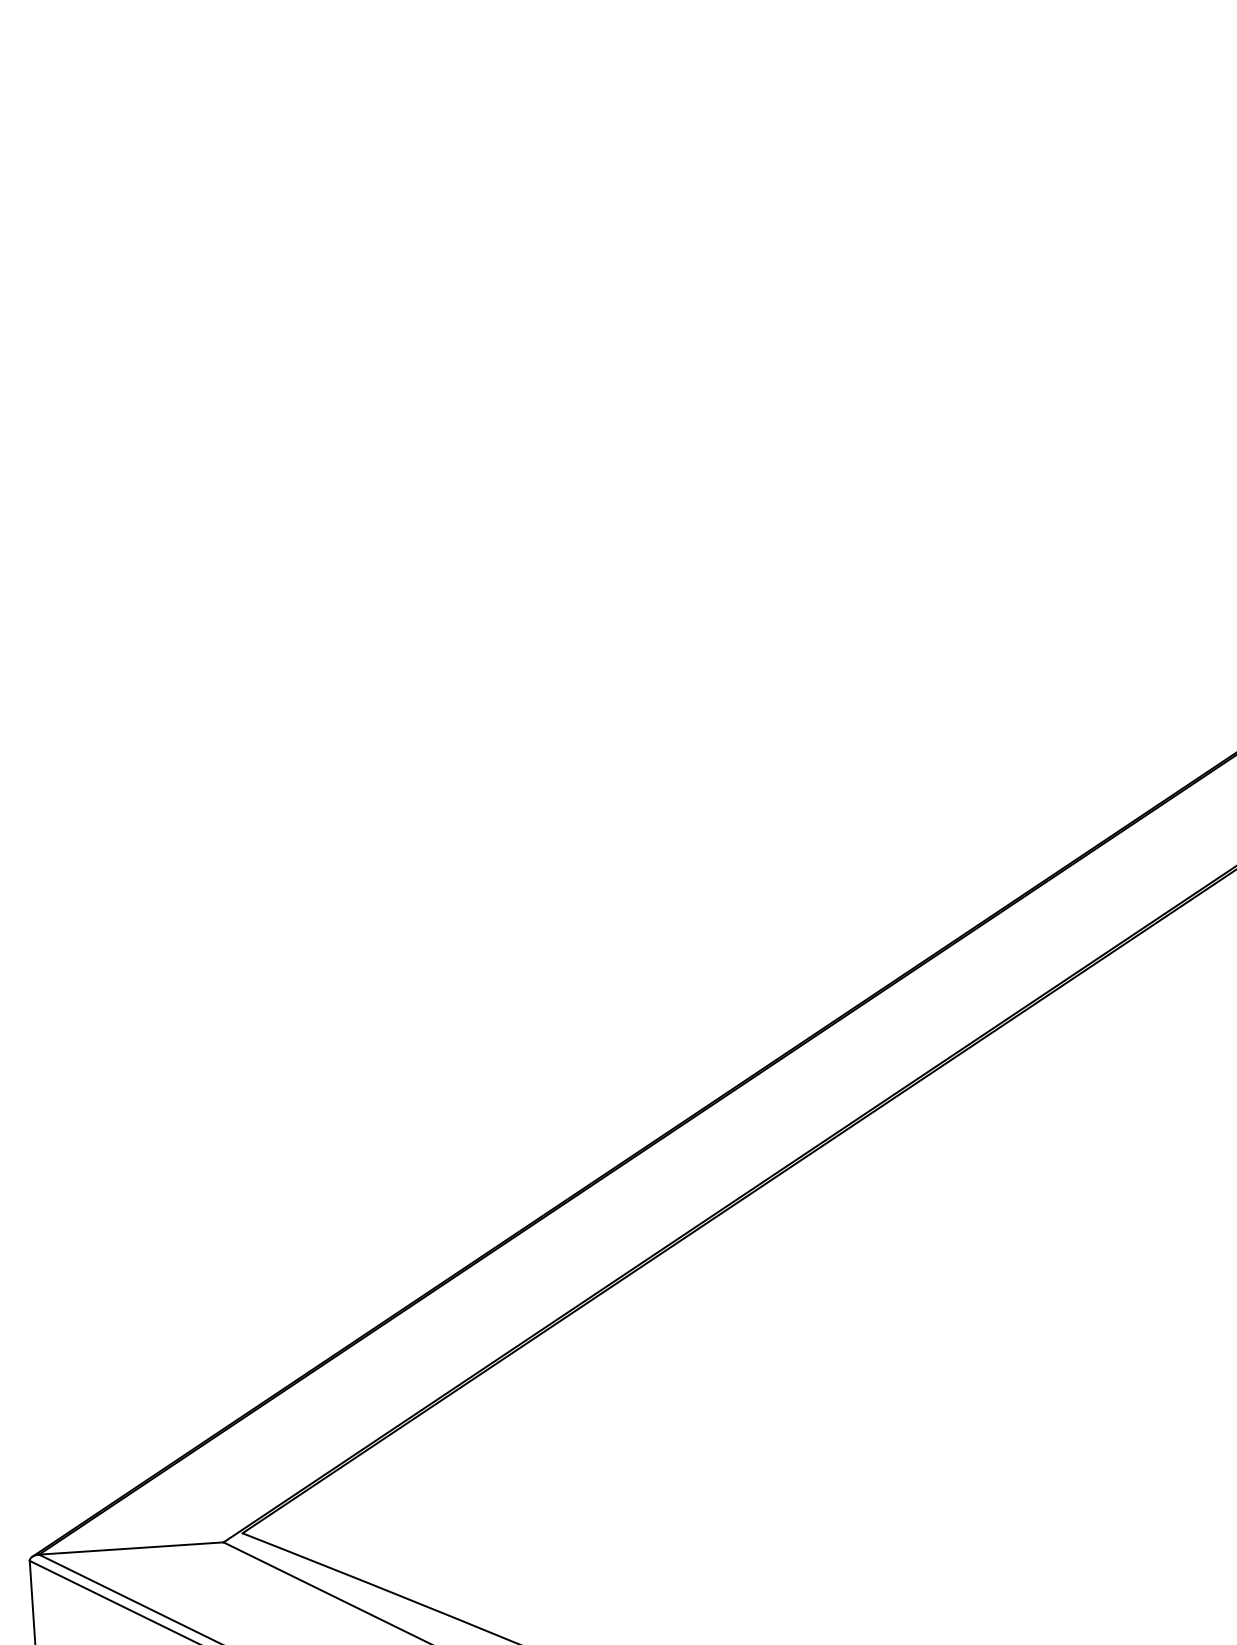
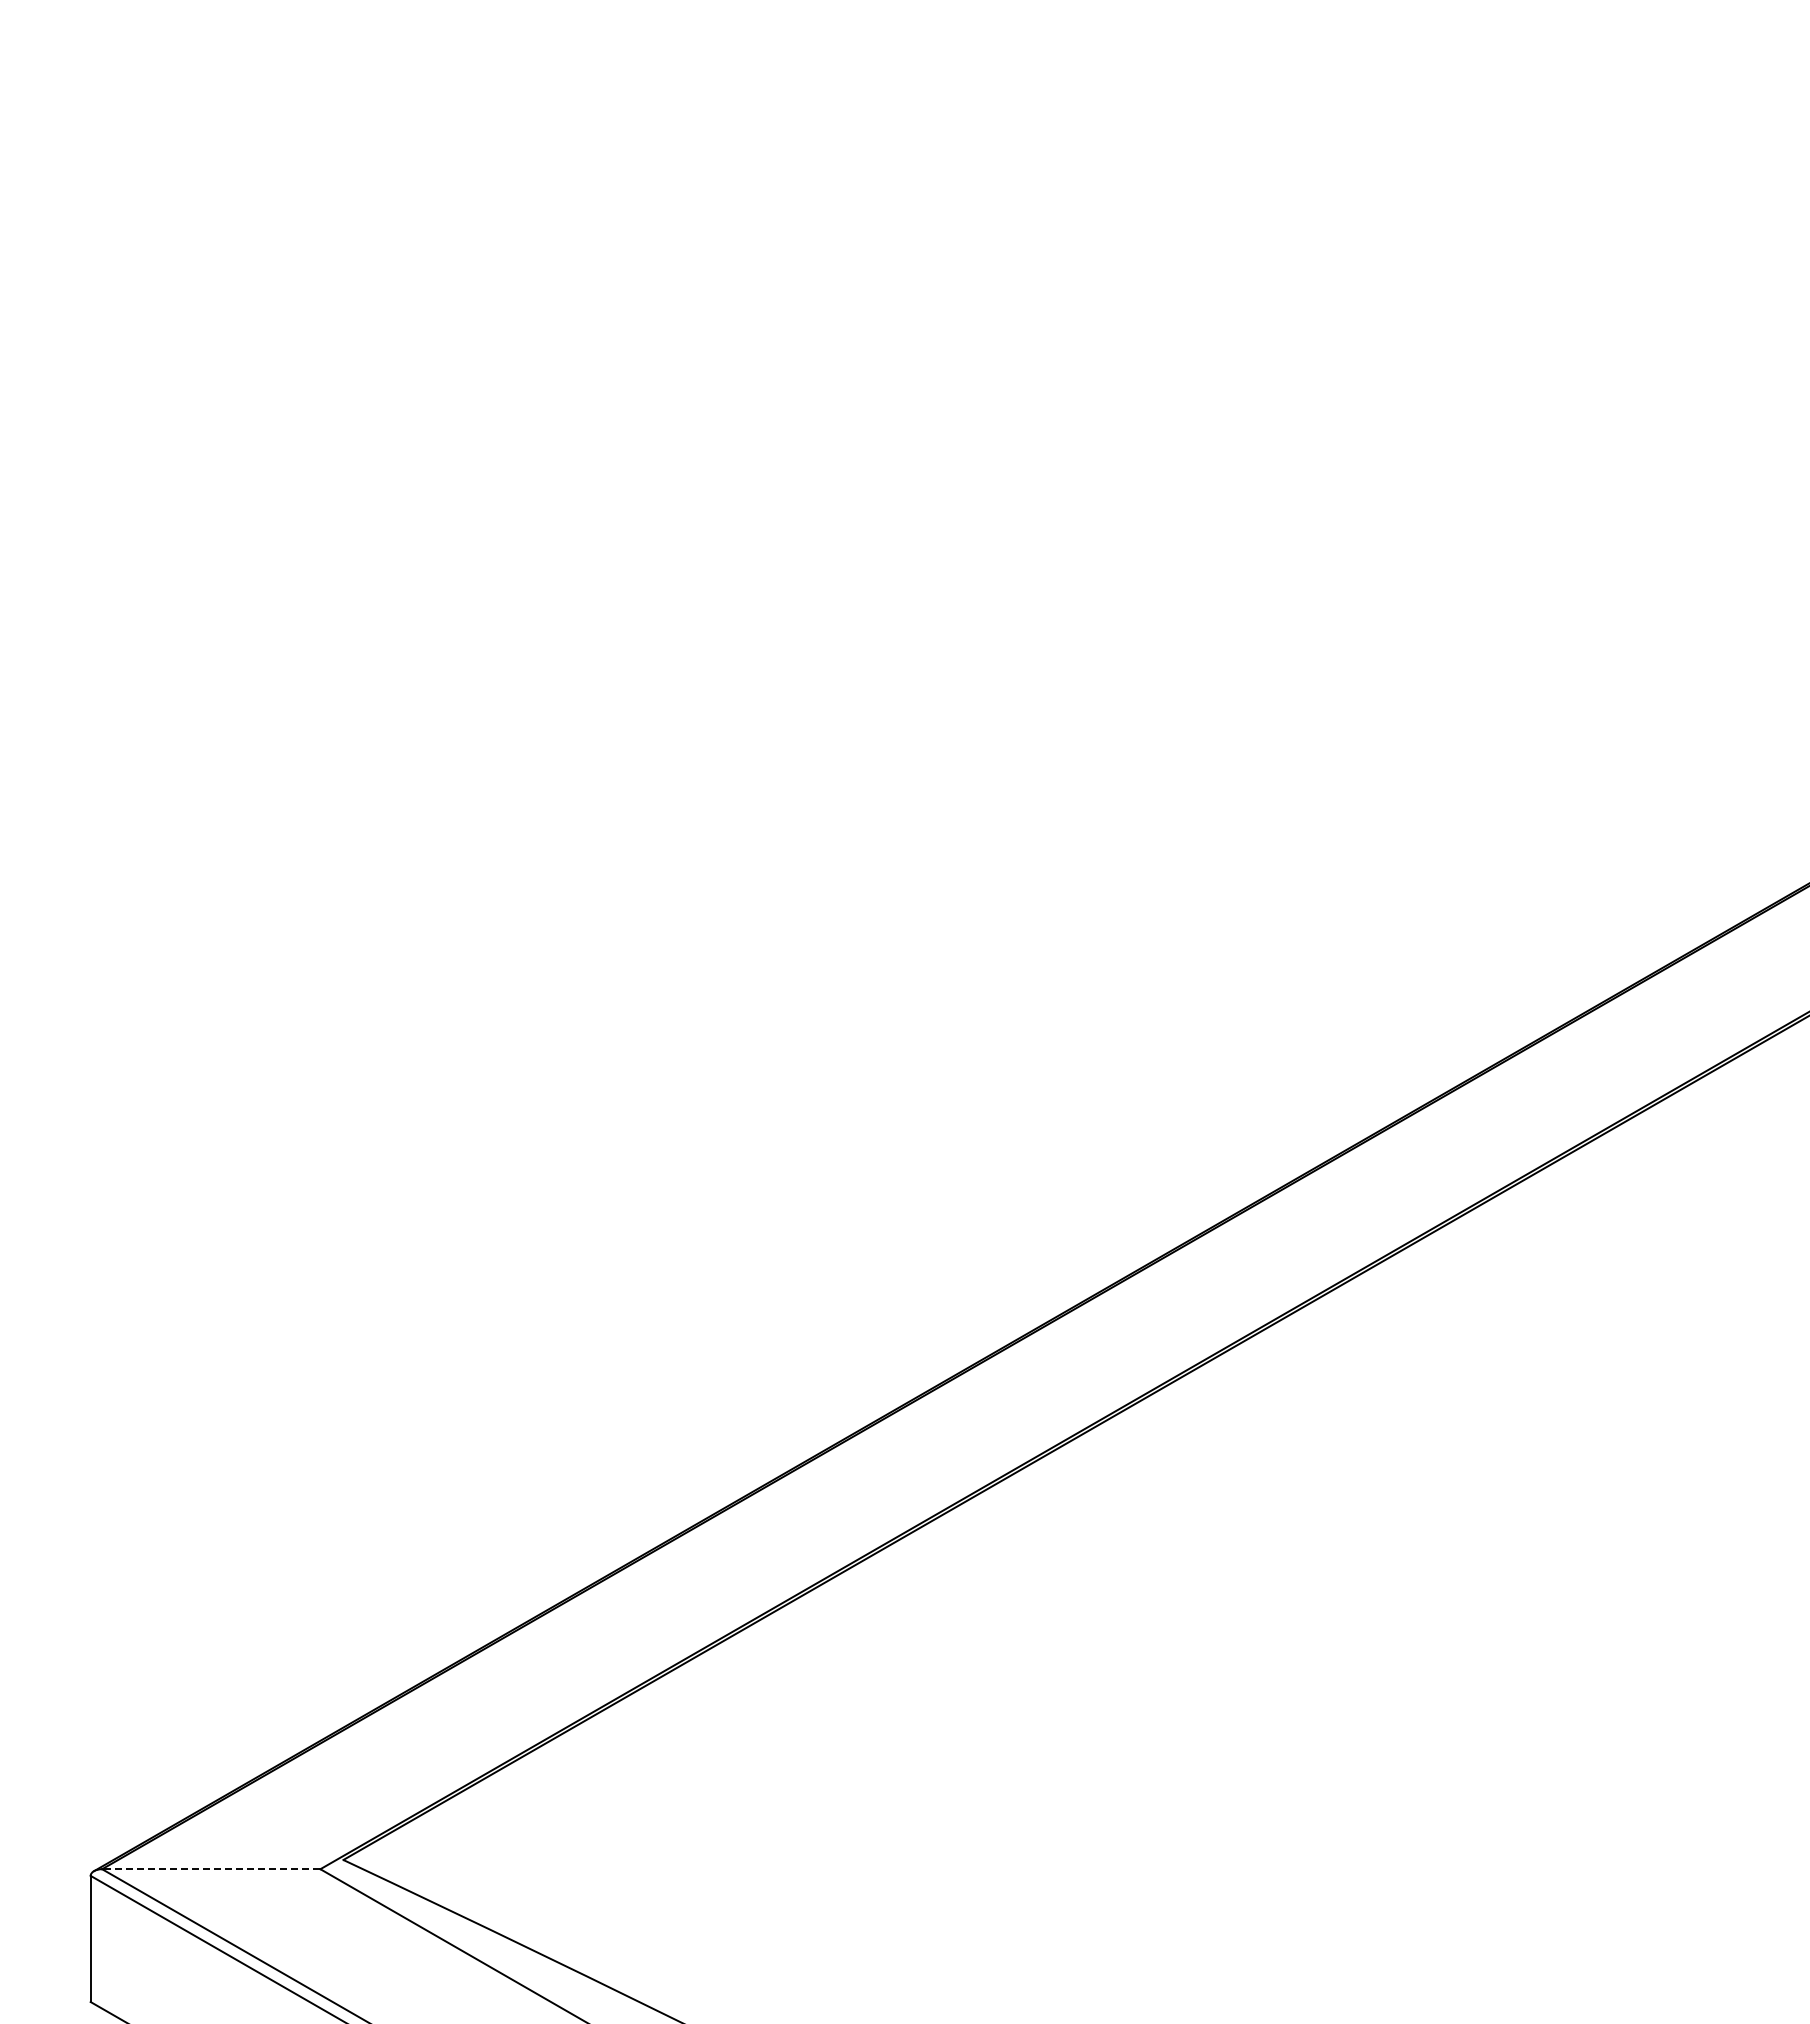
line: (130, 1548) -> (210, 1869), solid -> dashed

